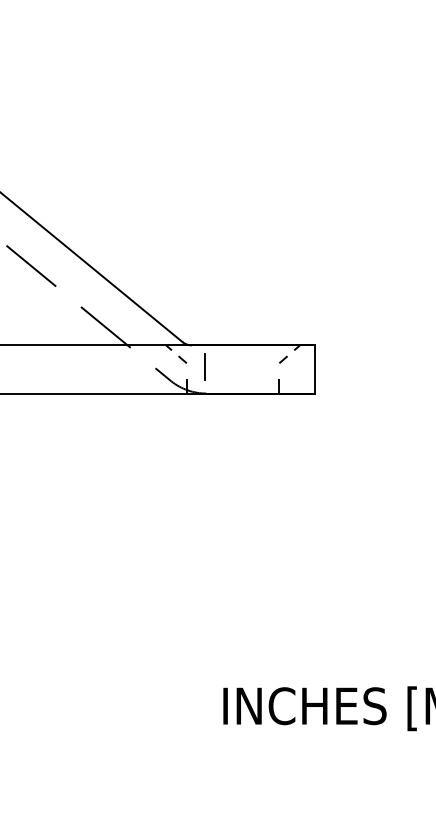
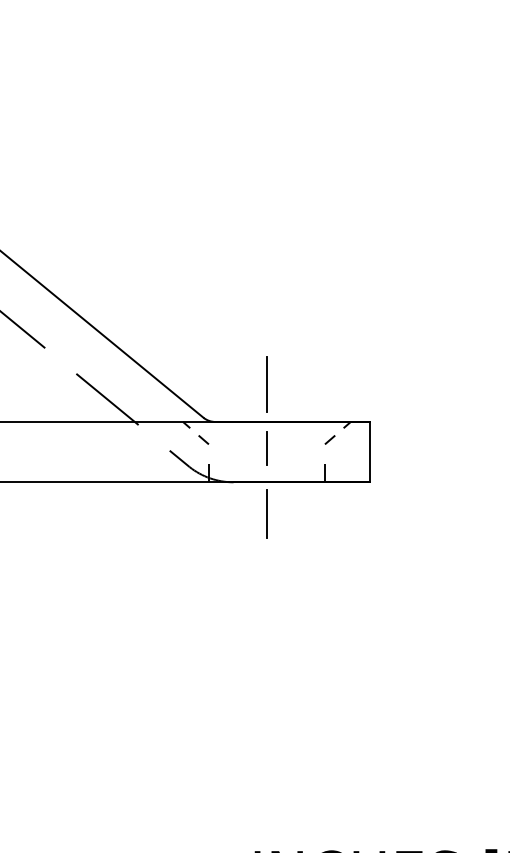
line: (233, 315) -> (267, 384), added
line: (204, 366) -> (266, 448), moved
line: (233, 418) -> (267, 513), added

